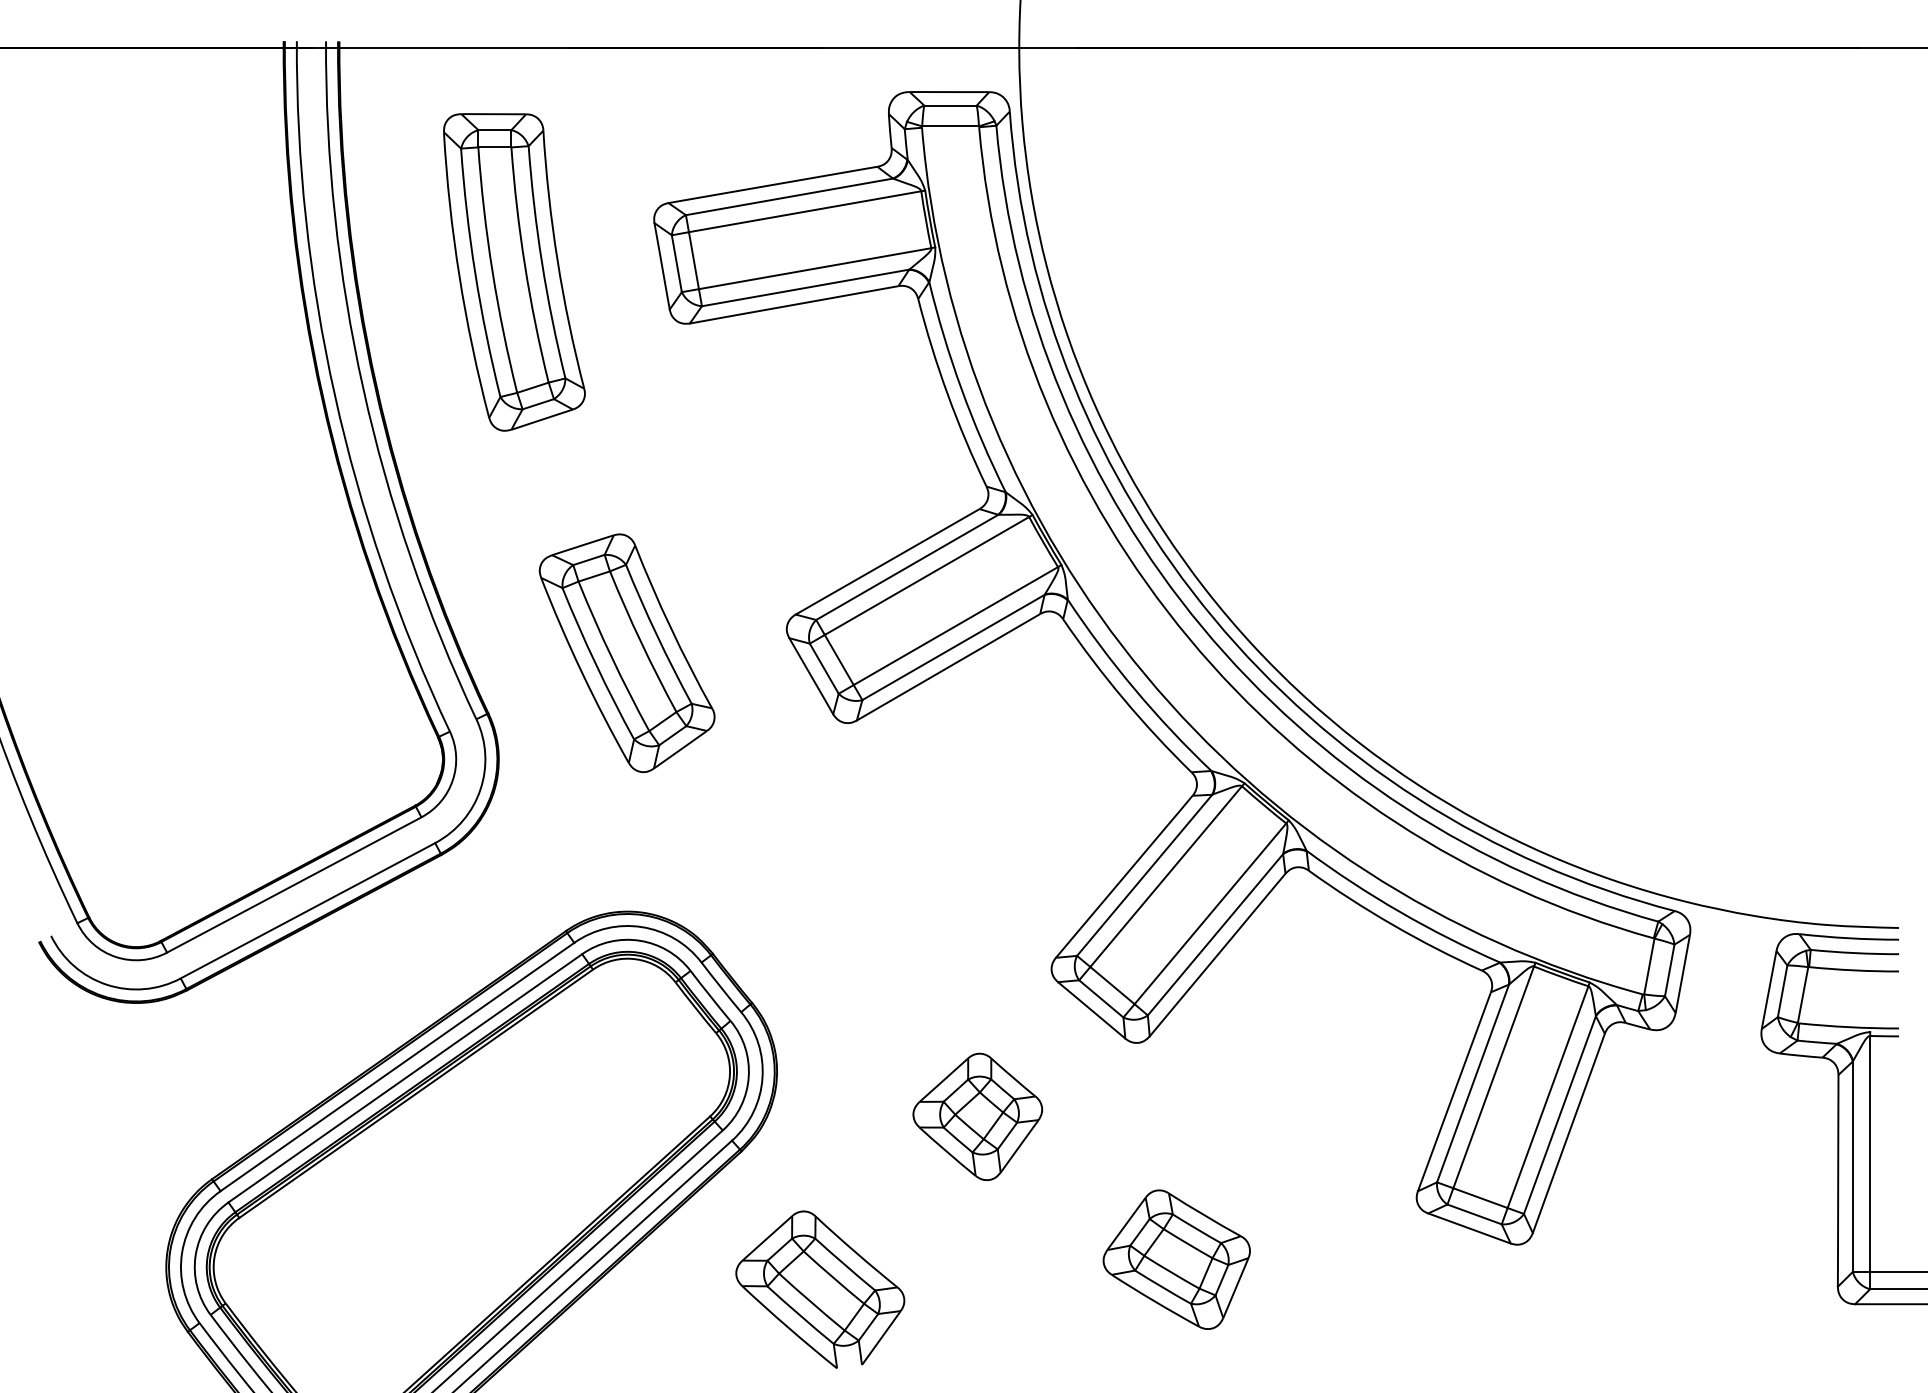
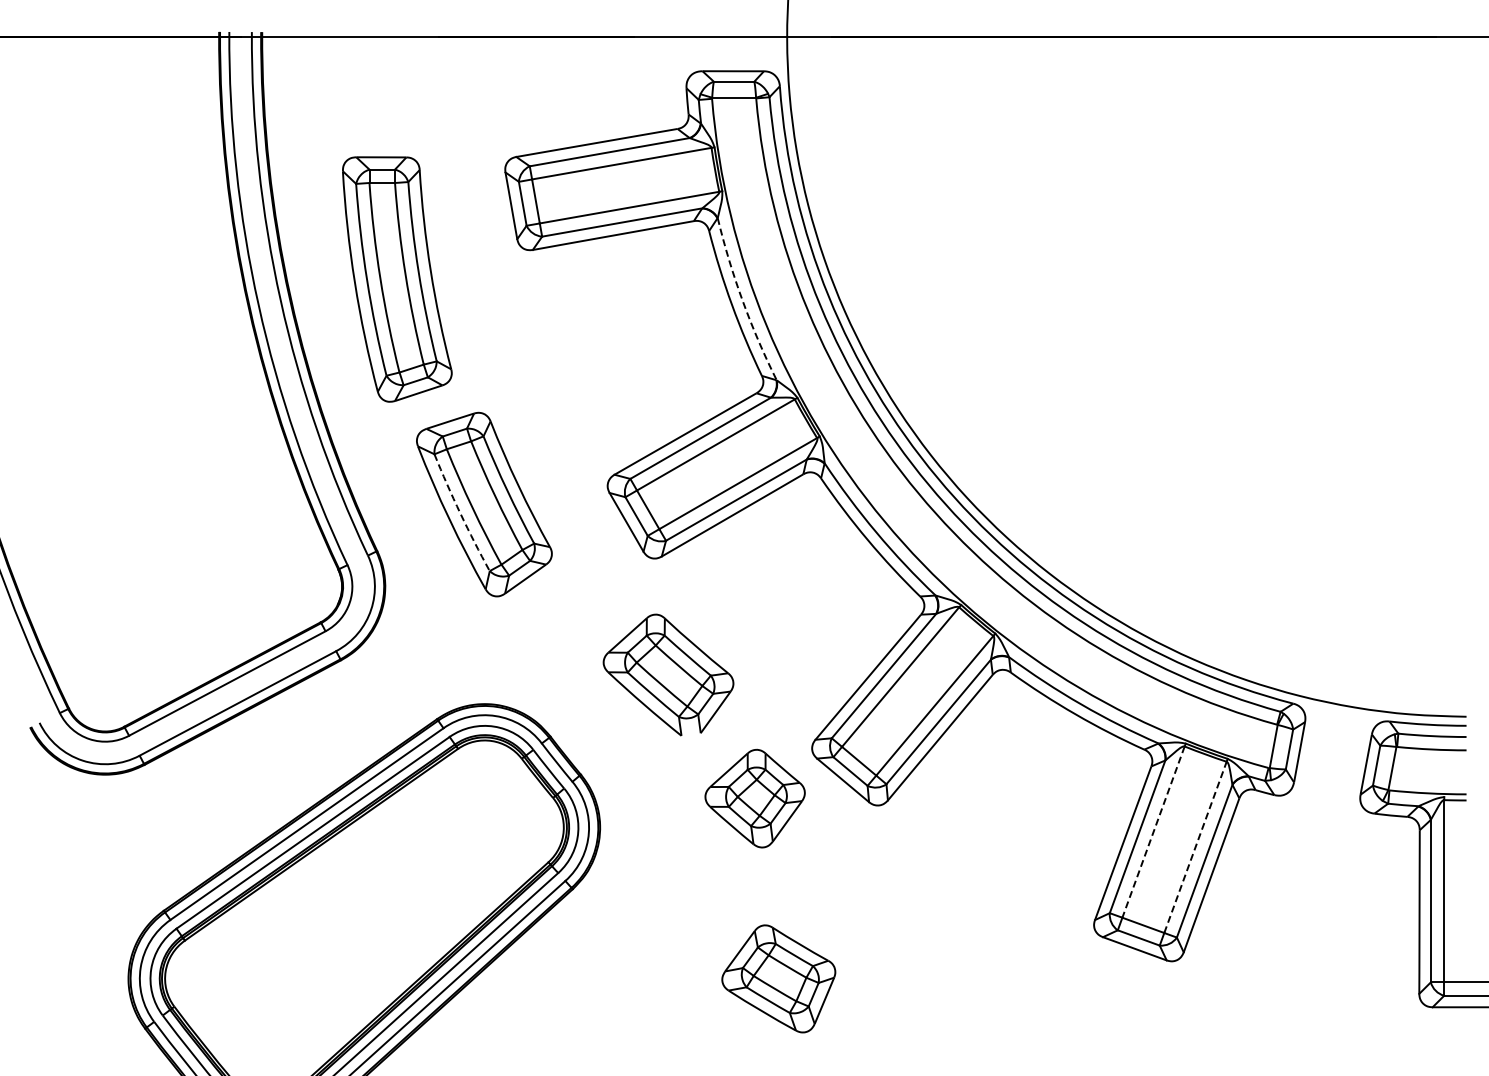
part: (514, 272) -> (397, 279), moved
arc: (961, 388) -> (742, 300), solid -> dashed
arc: (596, 664) -> (460, 513), solid -> dashed
line: (1493, 1077) -> (1153, 832), solid -> dashed
line: (1548, 1096) -> (1195, 846), solid -> dashed
part: (976, 1116) -> (754, 798), moved
part: (1176, 1259) -> (778, 978), moved
part: (820, 1288) -> (668, 674), moved

